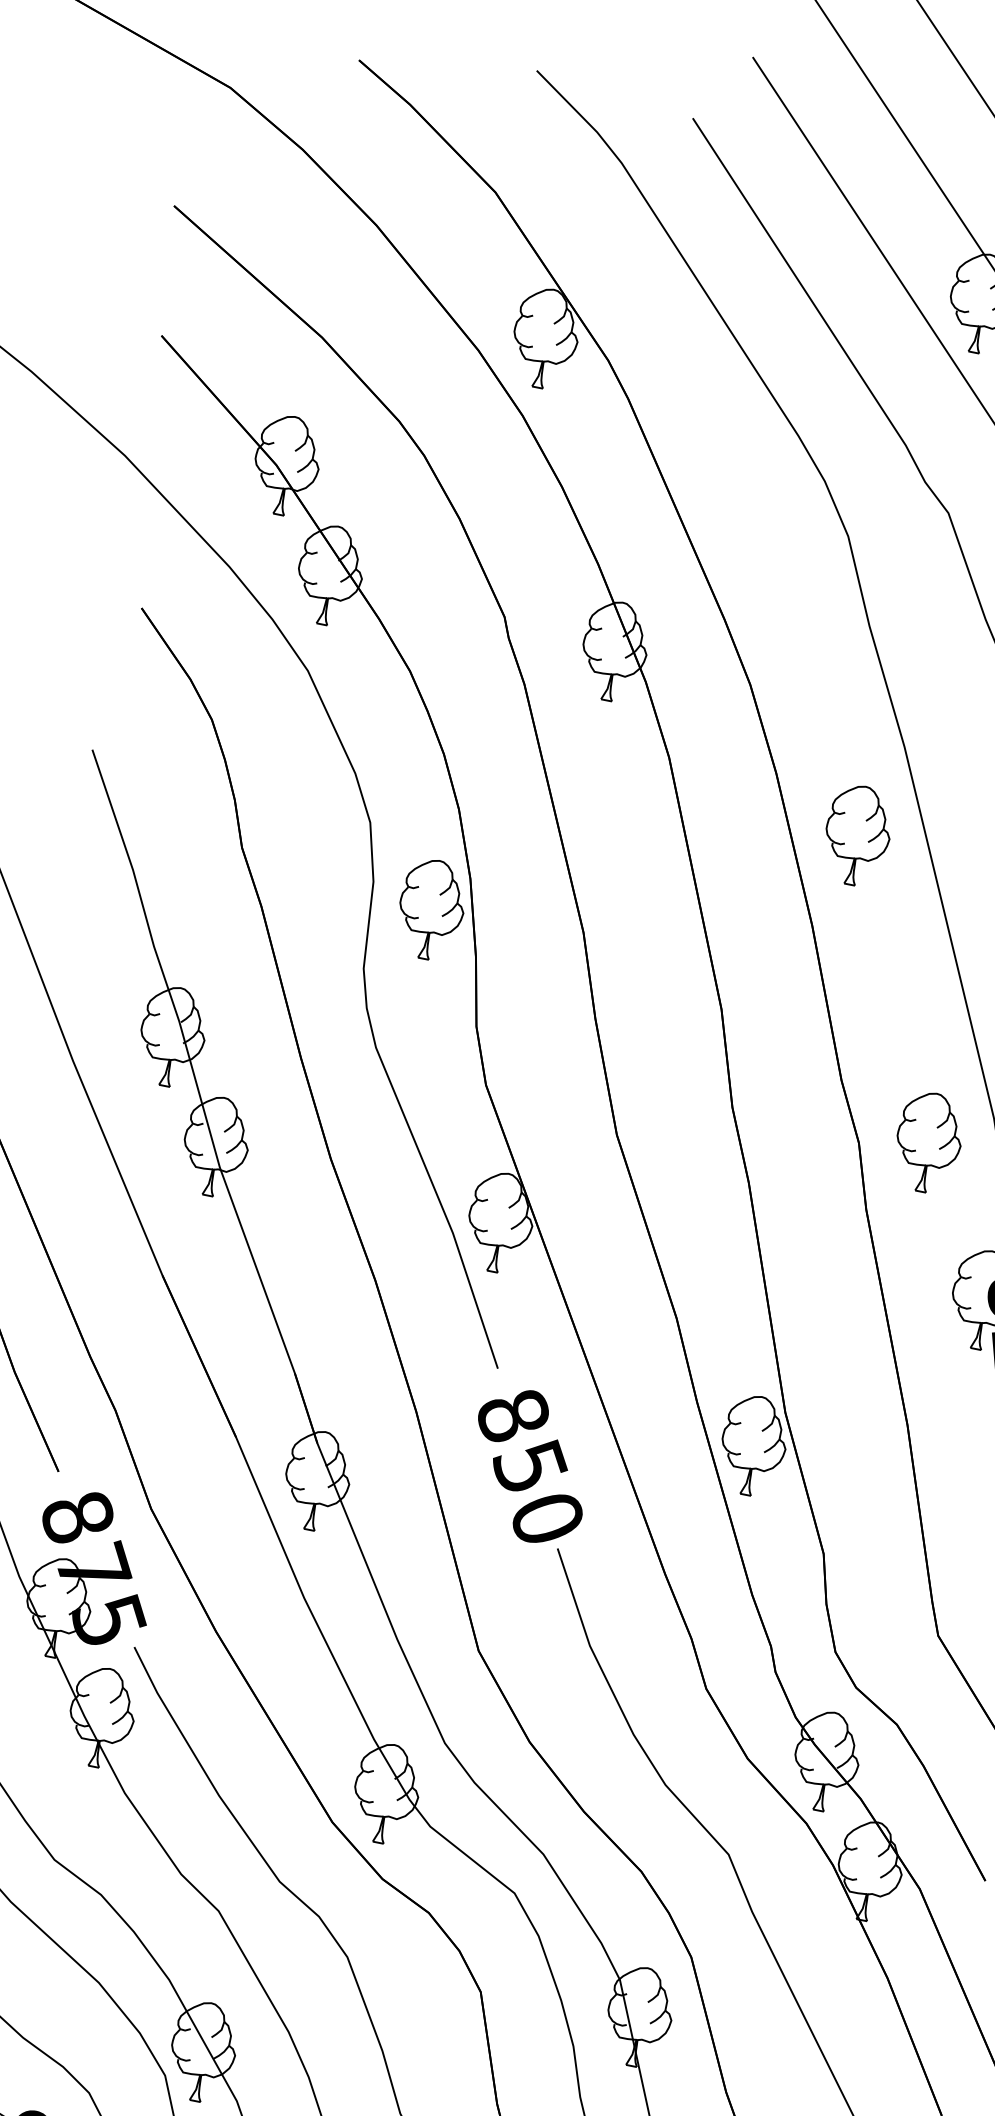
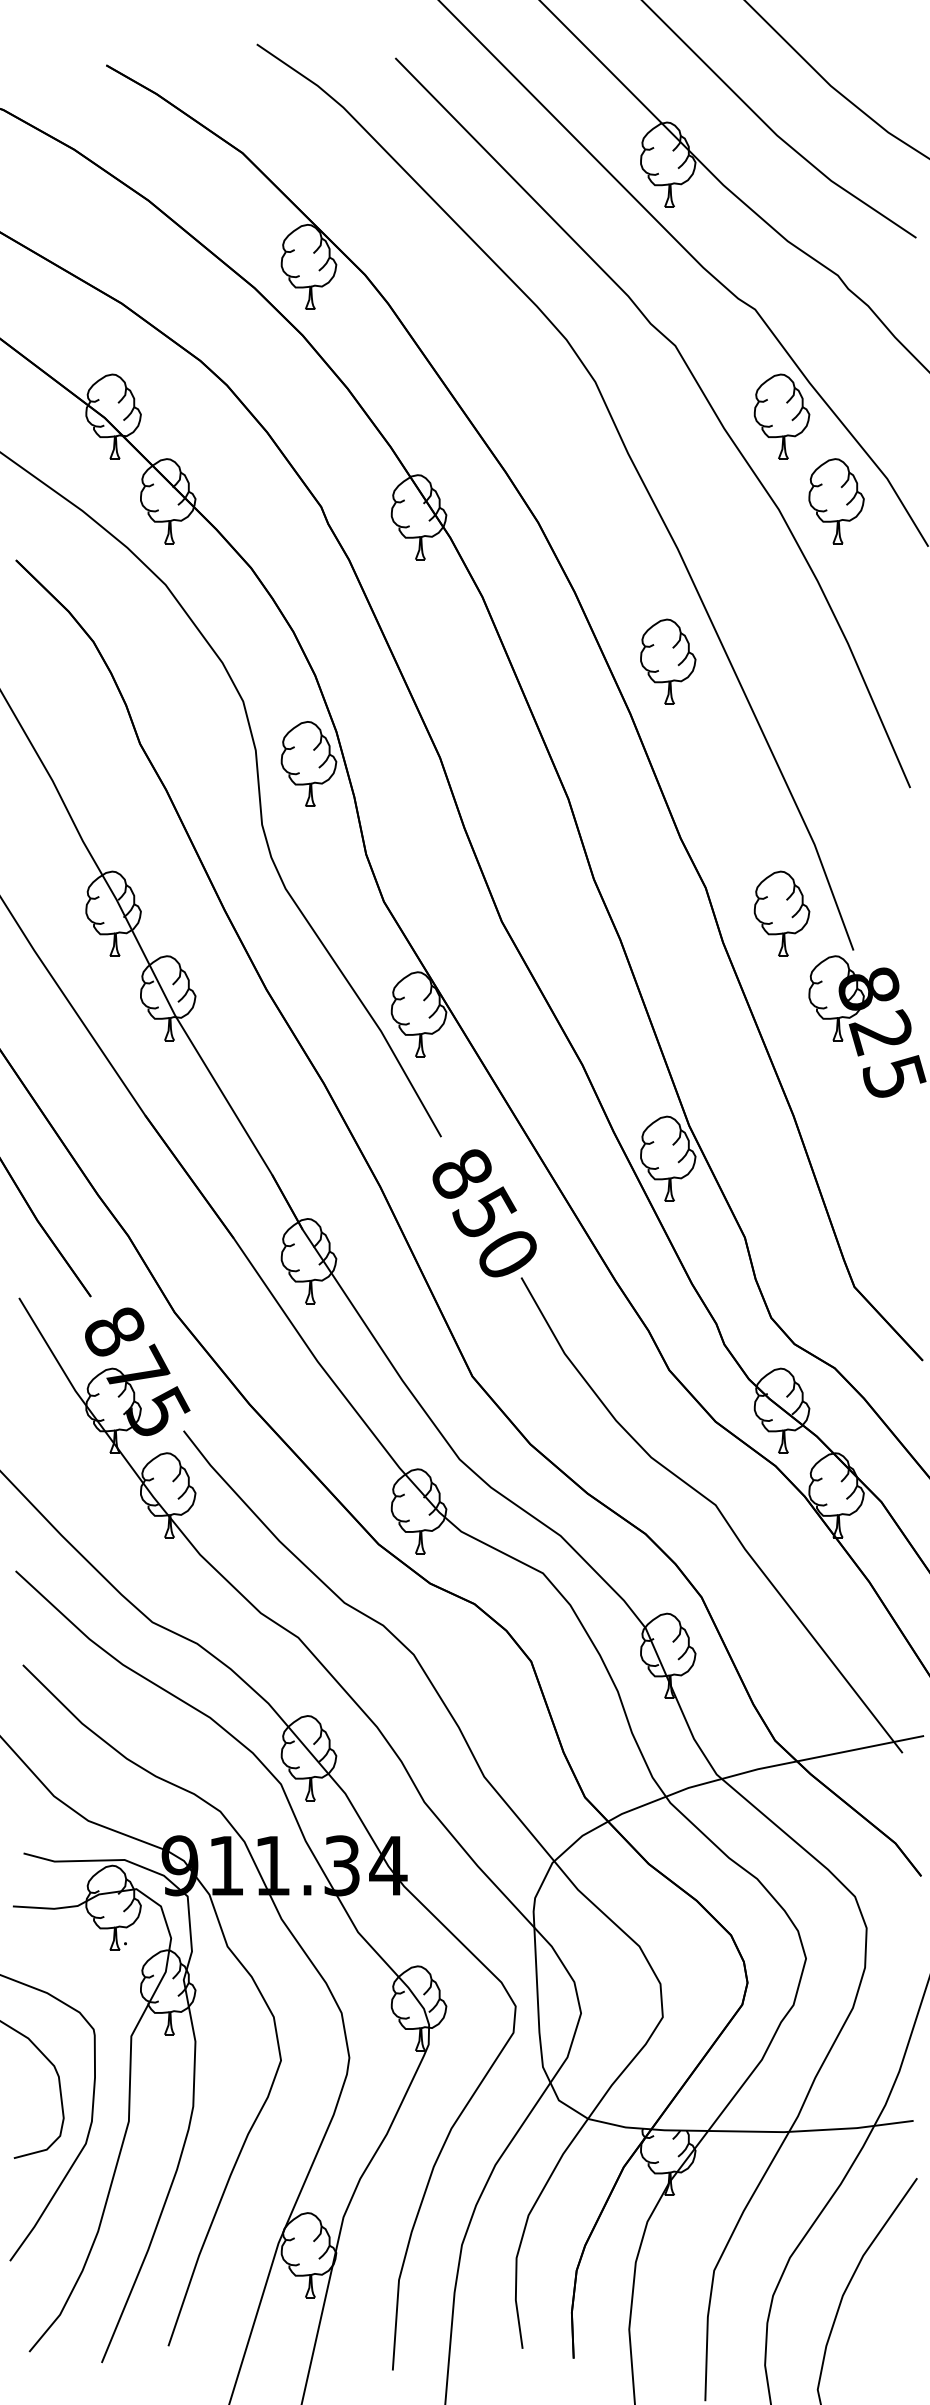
part: (858, 835) -> (668, 661), moved
part: (928, 1142) -> (781, 913), moved

